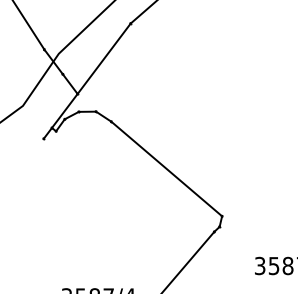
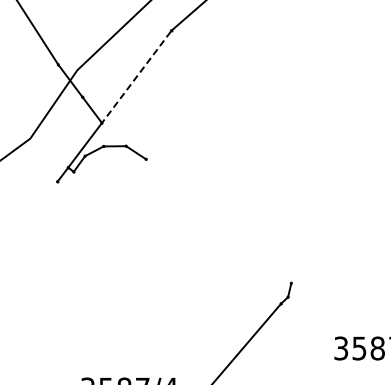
line: (103, 58) -> (136, 76), solid -> dashed
line: (166, 169) -> (218, 221), removed

